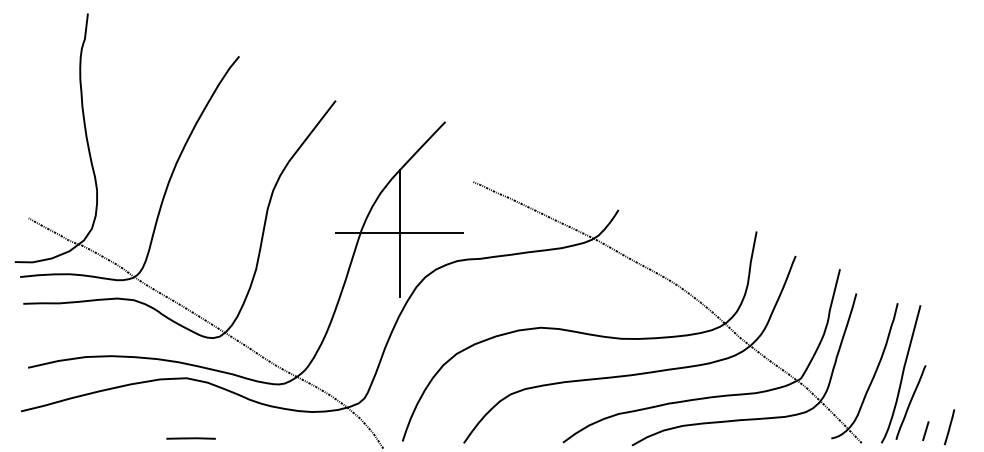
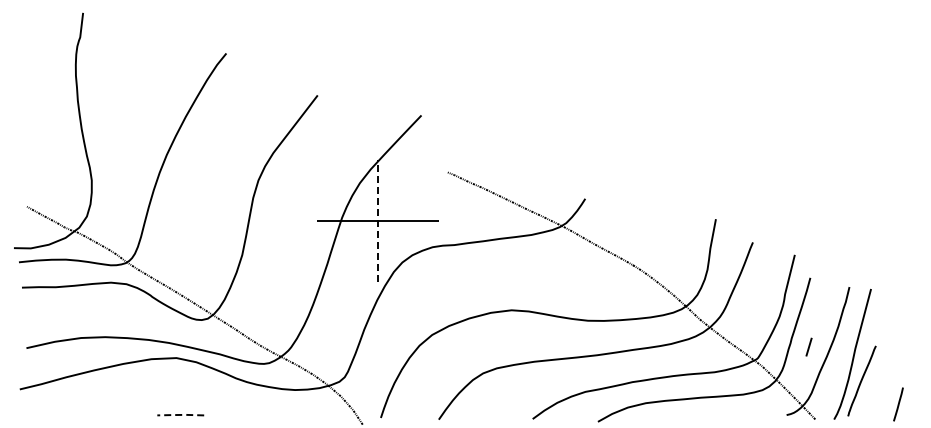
line: (400, 232) -> (378, 220), solid -> dashed
line: (925, 430) -> (808, 346), moved
line: (190, 437) -> (180, 414), solid -> dashed

